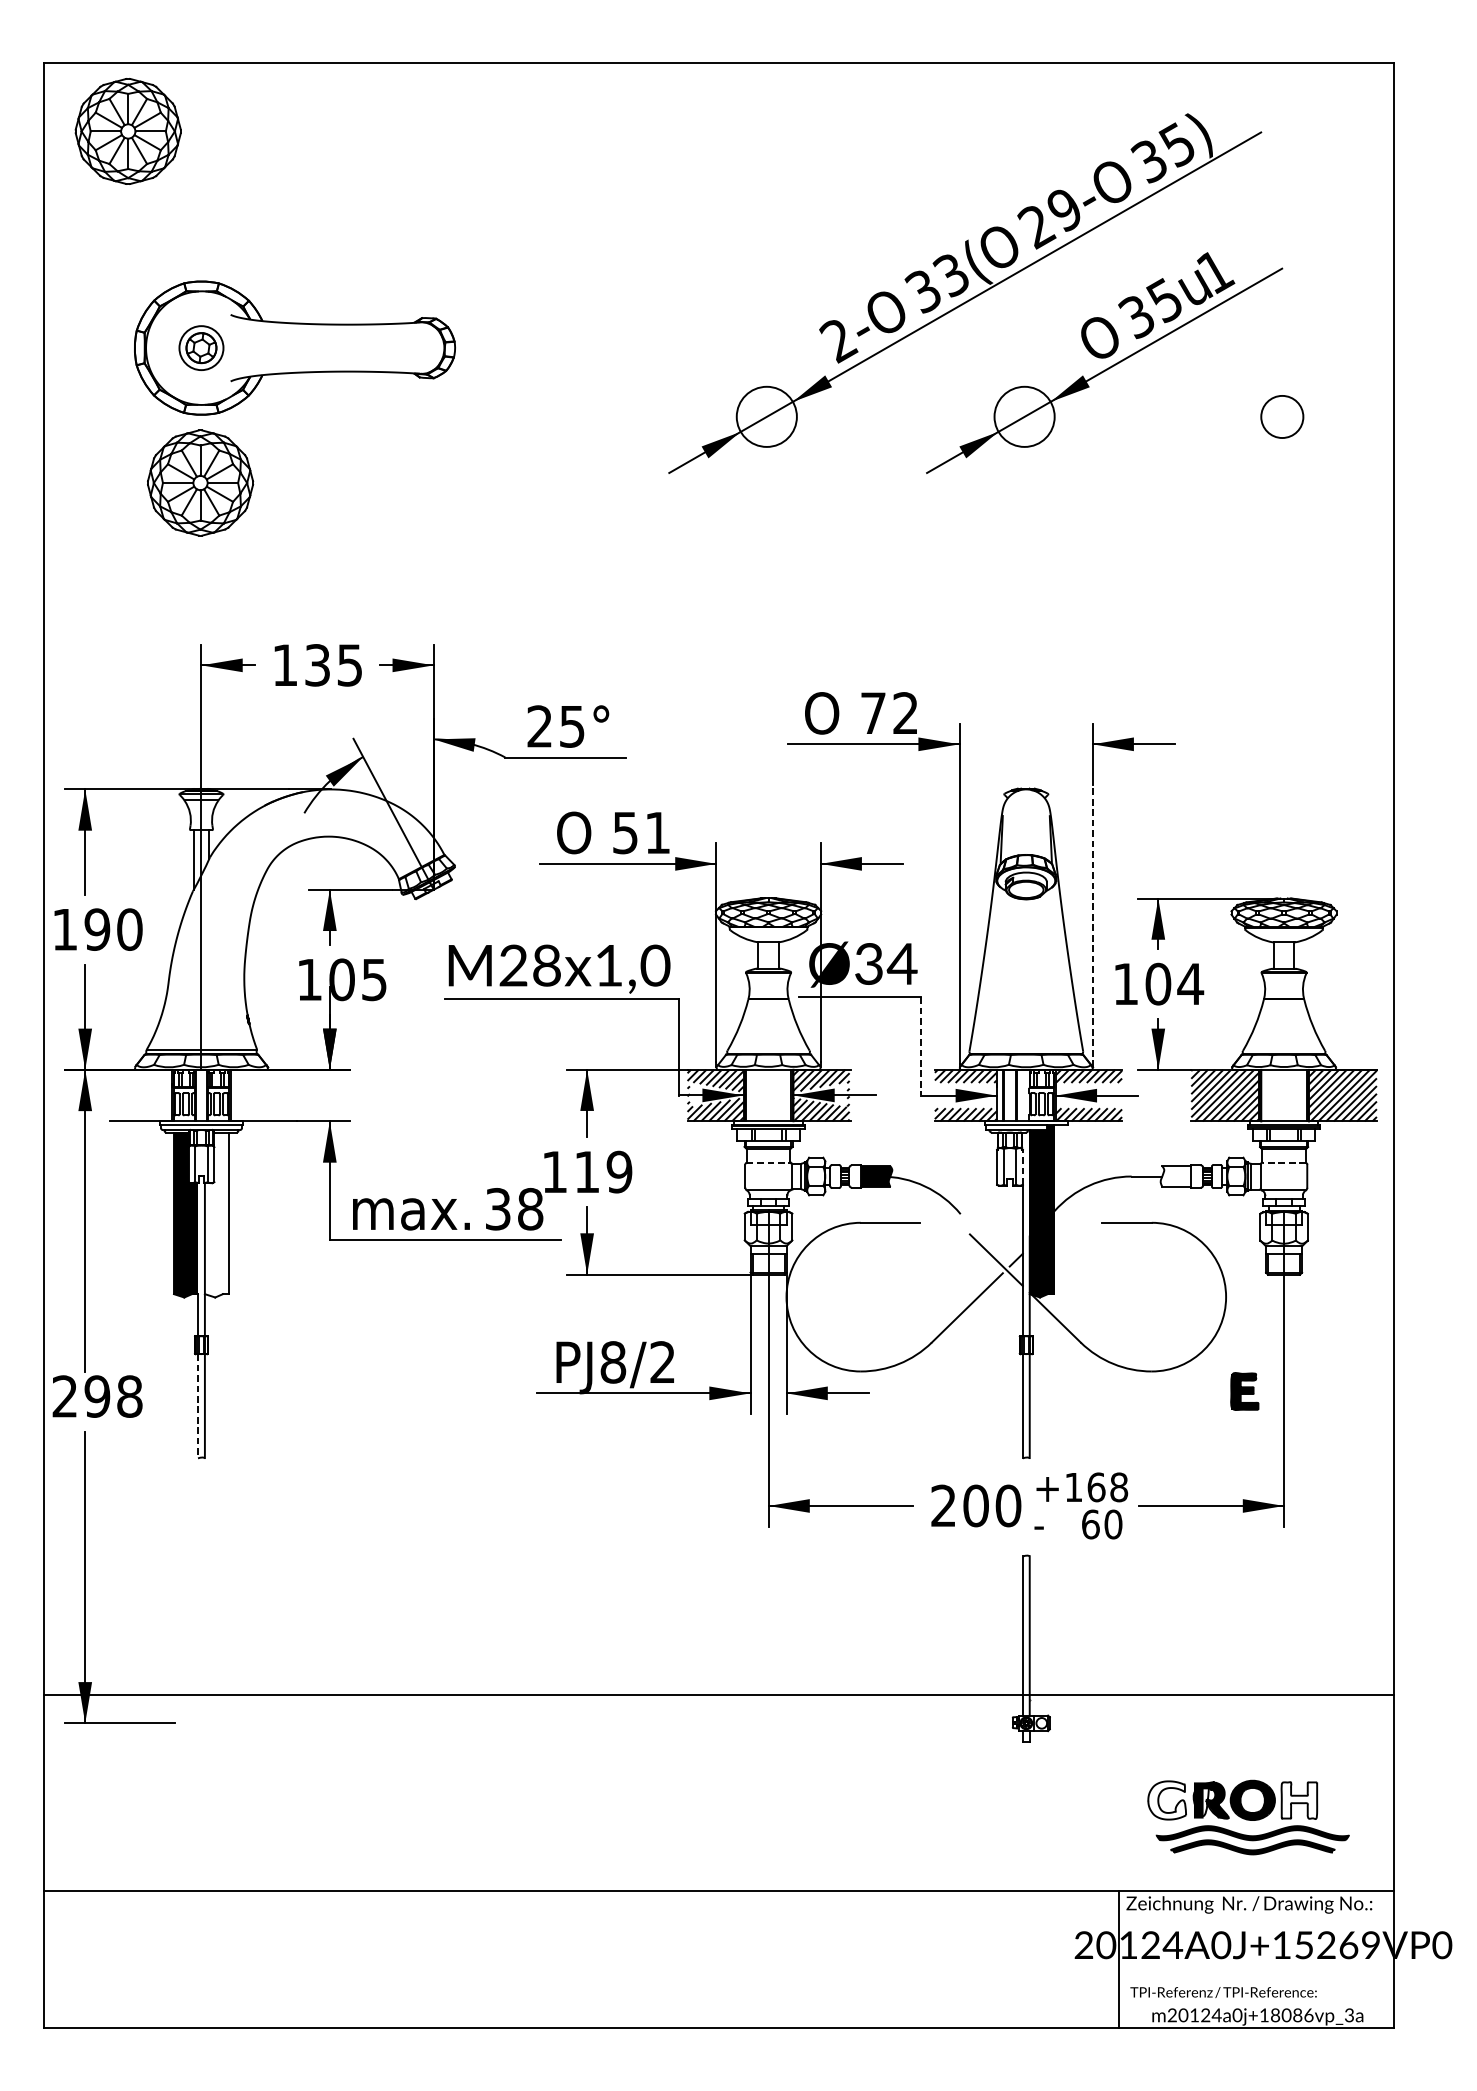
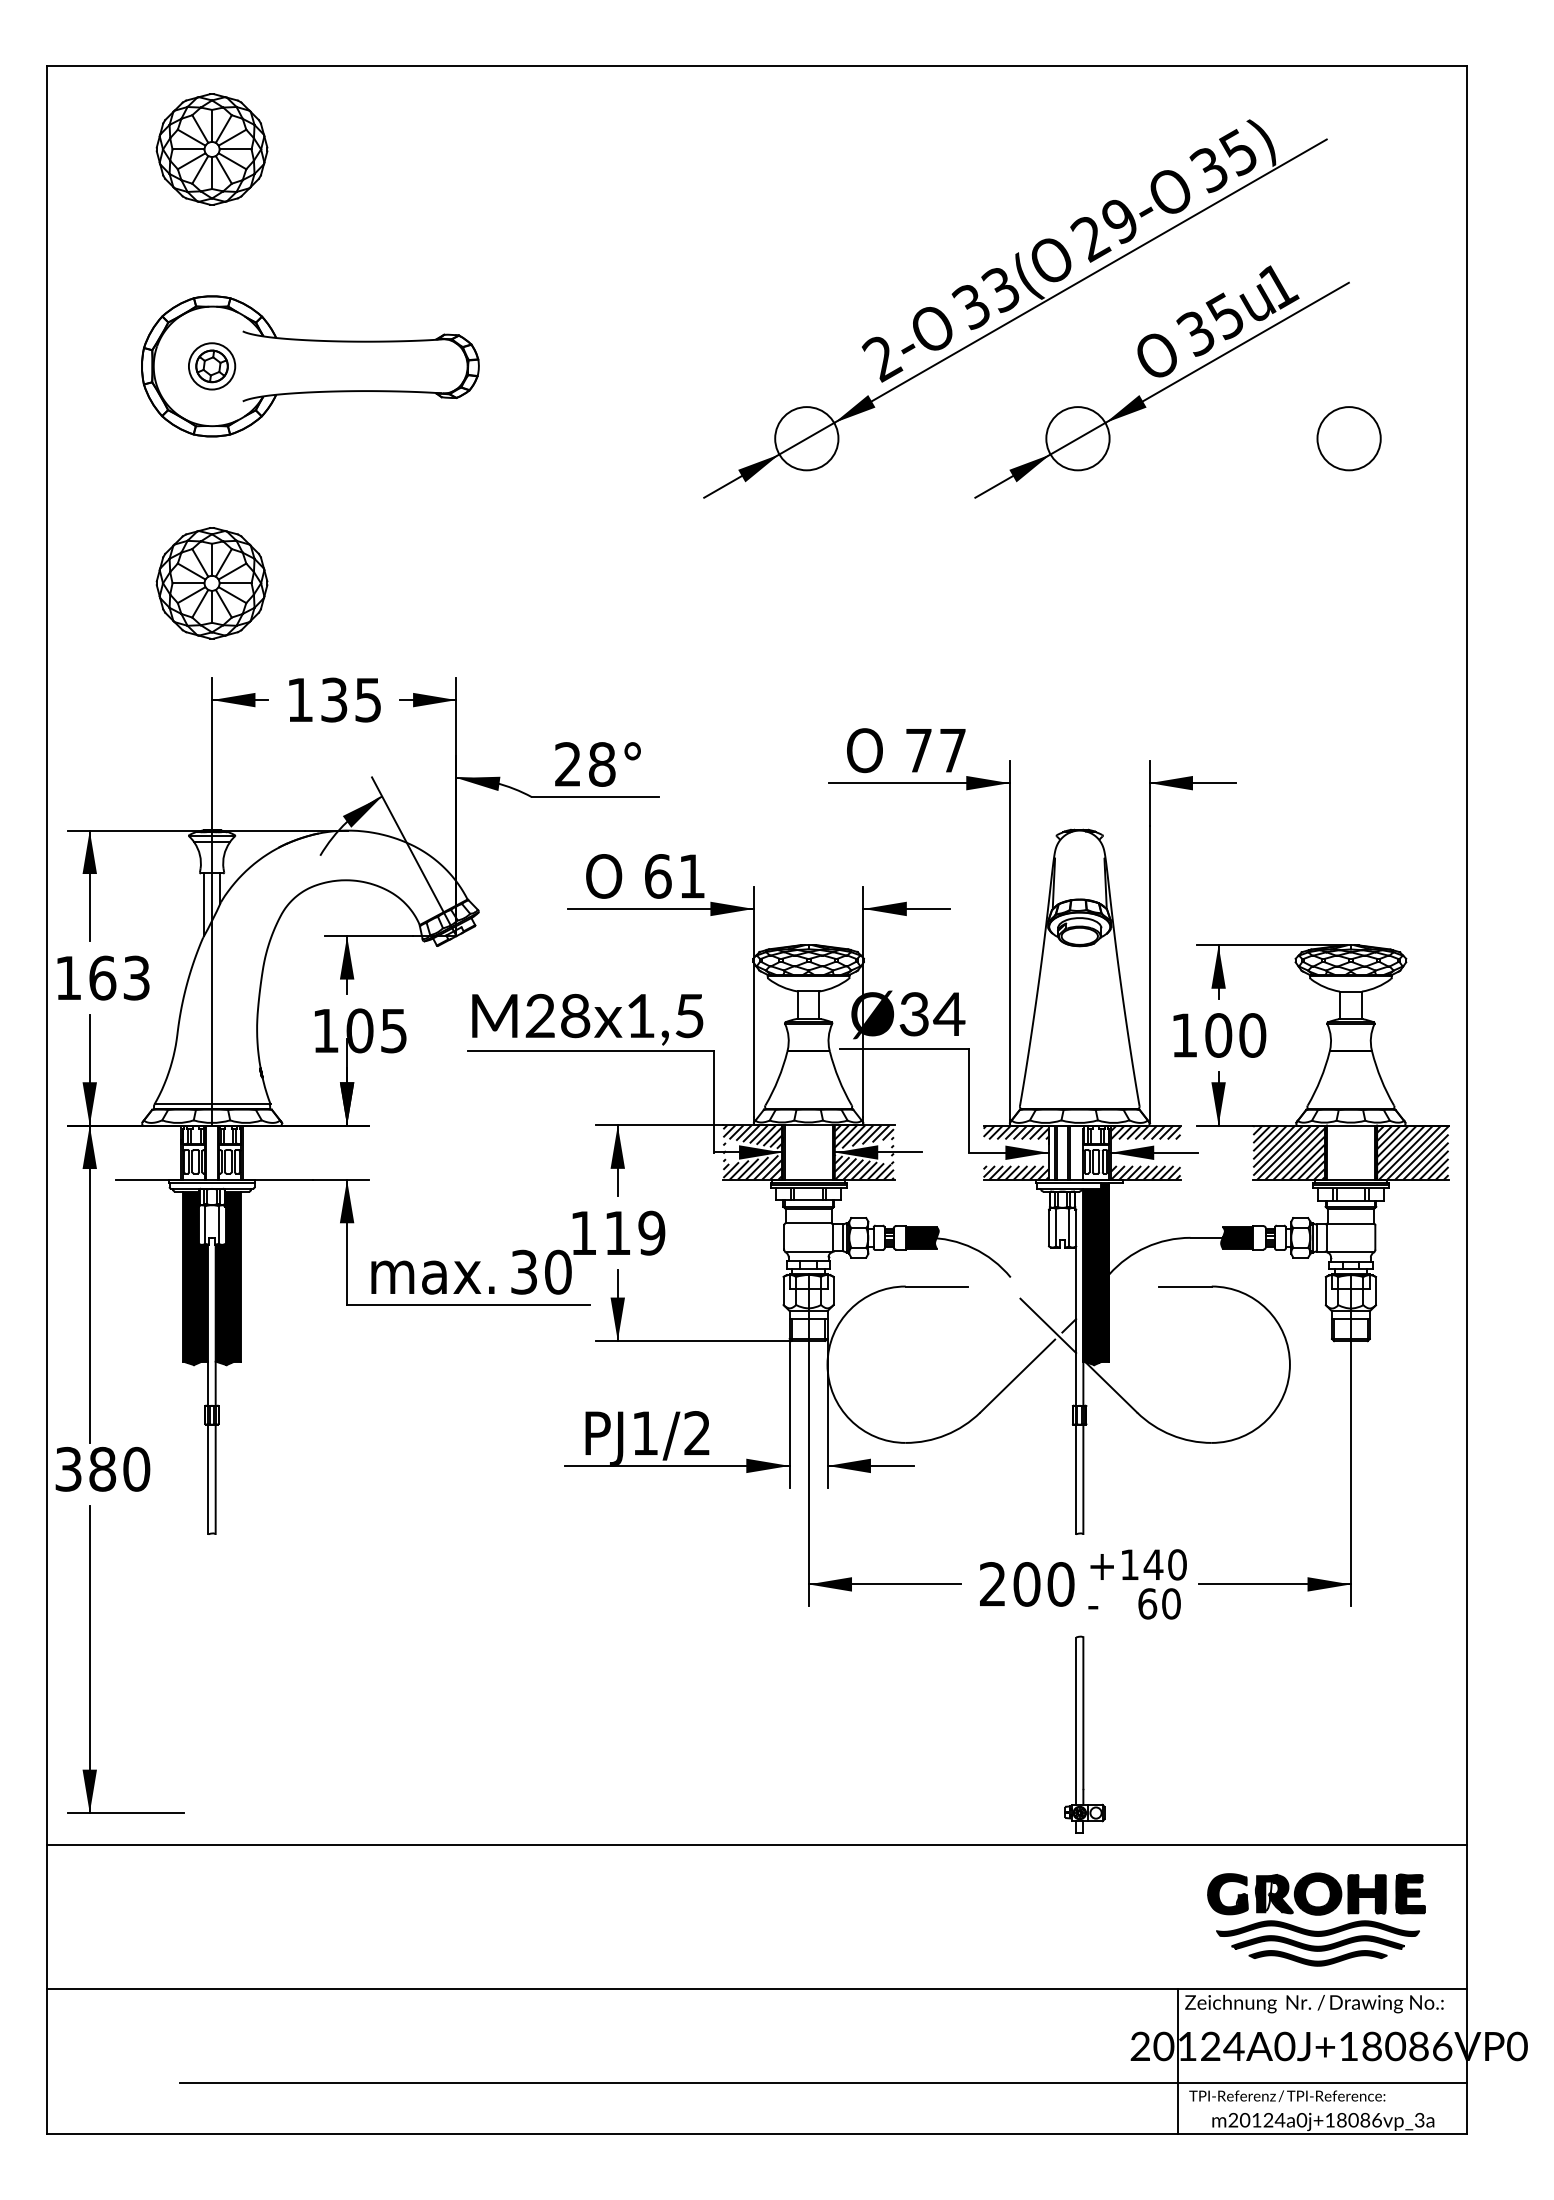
part: (127, 131) -> (211, 149), moved
circle: (1281, 416) -> (1348, 438), size x1.43
part: (199, 483) -> (211, 583), moved
text: (905, 713) -> (952, 750), 72 -> 77
text: (572, 726) -> (602, 764), 25° -> 28°
text: (625, 833) -> (658, 876), 51 -> 61
line: (1092, 925) -> (1149, 973), dashed -> solid
text: (113, 929) -> (119, 977), 190 -> 163
text: (655, 965) -> (689, 1015), M28x1,0 -> M28x1,5
text: (1190, 984) -> (1252, 1035), 104 -> 100
line: (921, 1046) -> (969, 1101), dashed -> solid
line: (768, 1162) -> (808, 1223), dashed -> solid
line: (1284, 1162) -> (1351, 1223), dashed -> solid
line: (1023, 1166) -> (1076, 1227), dashed -> solid
hatch: (1176, 1176) -> (1237, 1237), added
text: (530, 1209) -> (558, 1272), 38 -> 30
hatch: (217, 1215) -> (228, 1278), added
text: (613, 1362) -> (645, 1433), PJ8/2 -> PJ1/2
part: (1244, 1391) -> (1410, 1893), moved
text: (97, 1396) -> (102, 1469), 298 -> 380
line: (198, 1406) -> (208, 1479), dashed -> solid
text: (1106, 1487) -> (1164, 1564), +168 -> +140
line: (719, 1694) -> (756, 1844), moved
fill: (1166, 1800) -> (1227, 1894), added
fill: (1298, 1800) -> (1366, 1894), added
part: (1252, 1861) -> (1317, 1958), added
text: (1337, 1945) -> (1407, 2046), 20124A0J+15269VP0 -> 20124A0J+18086VP0
line: (781, 1980) -> (822, 2083), added

